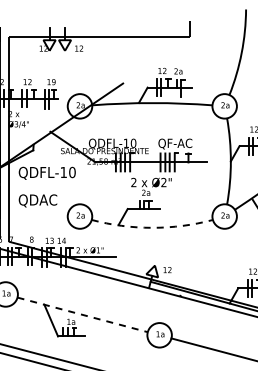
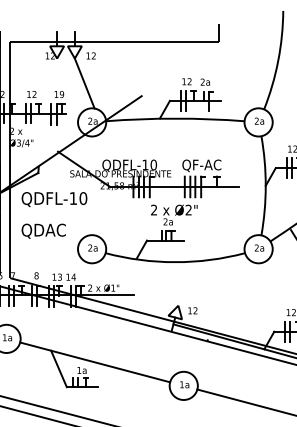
line: (73, 72) -> (84, 83), added
arc: (152, 227) -> (175, 261), dashed -> solid
line: (83, 315) -> (96, 363), dashed -> solid

